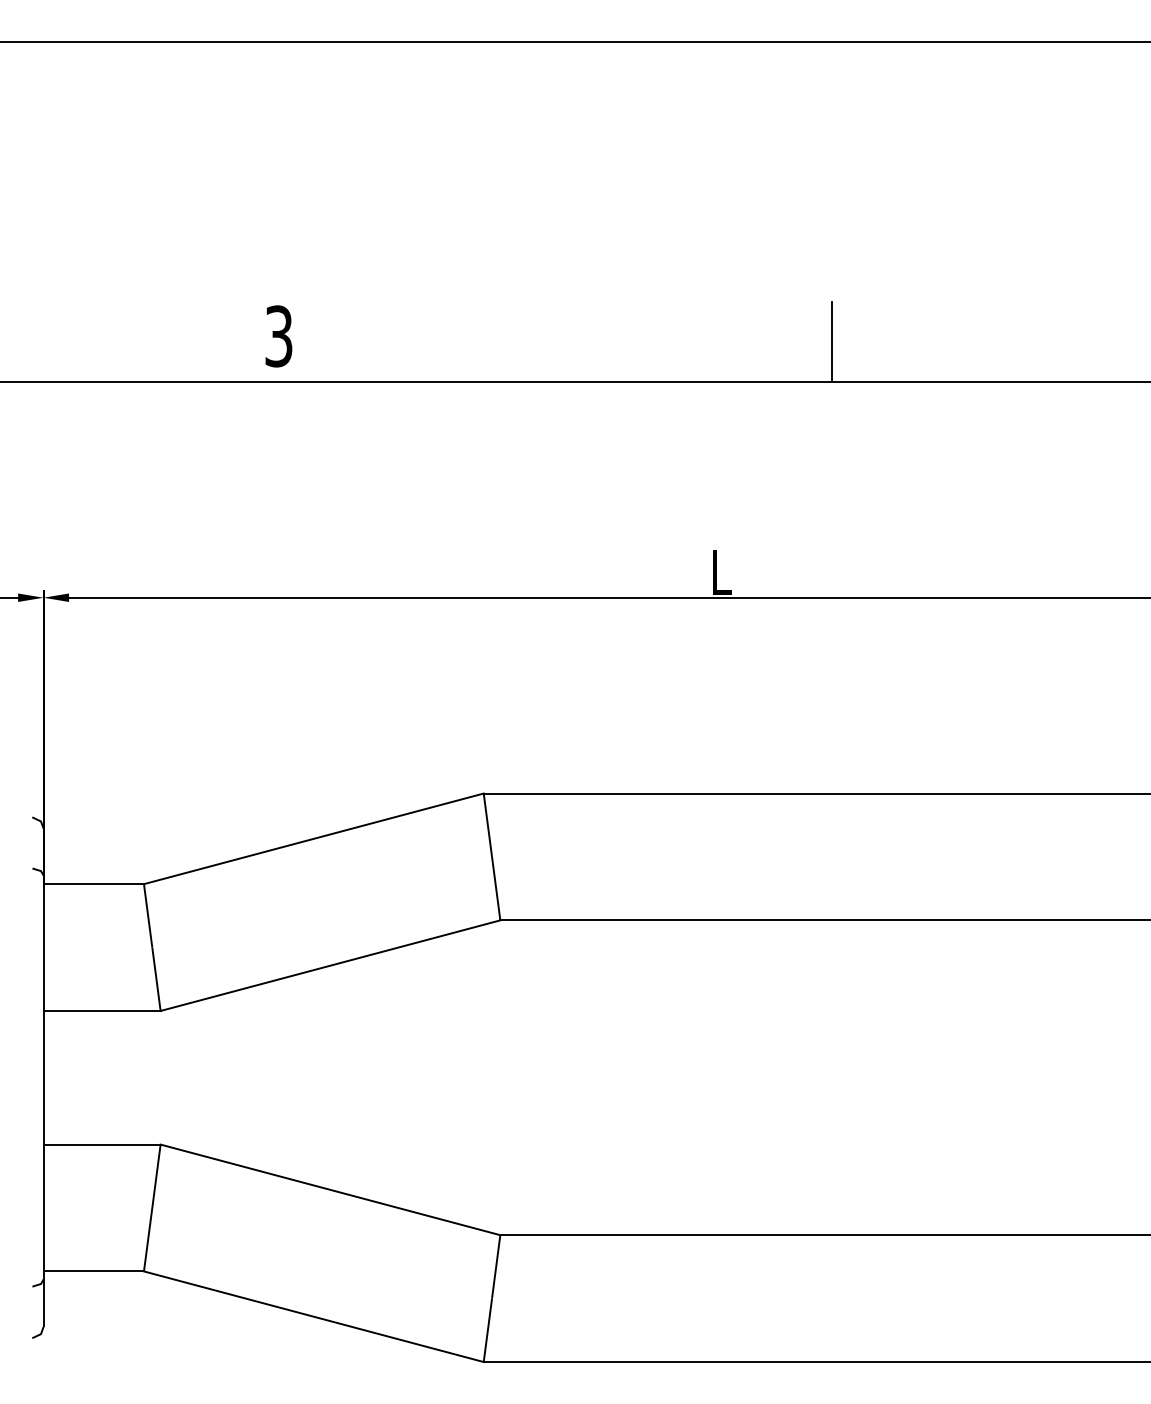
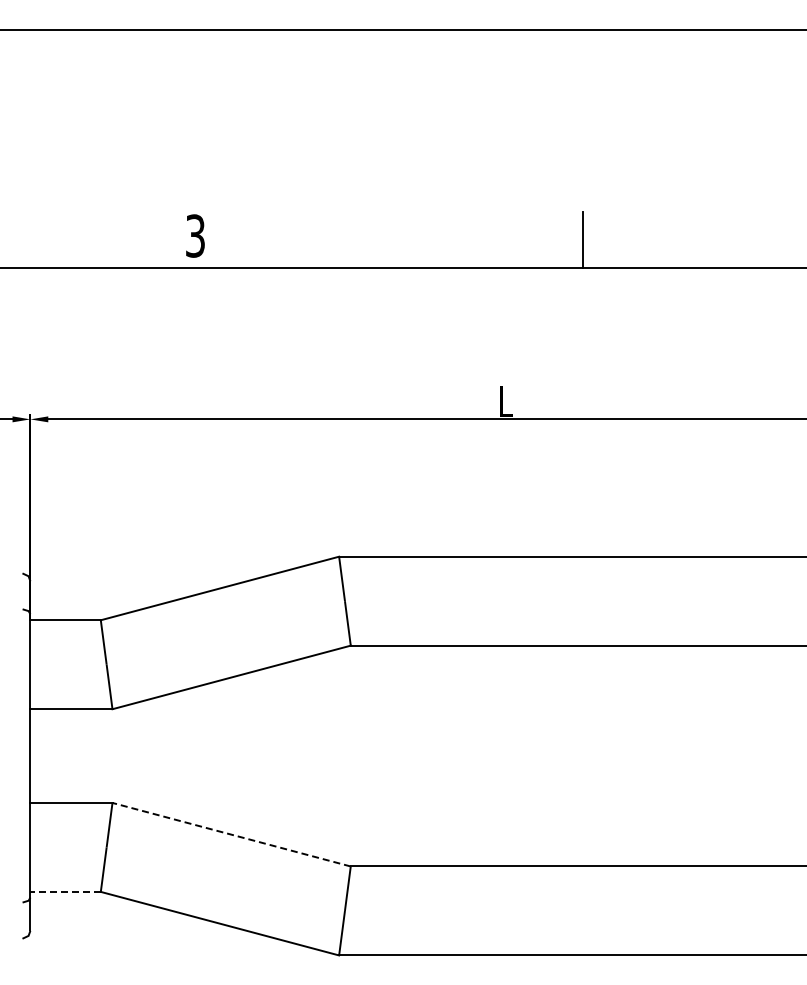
line: (330, 1189) -> (231, 834), solid -> dashed
line: (93, 1270) -> (65, 891), solid -> dashed

